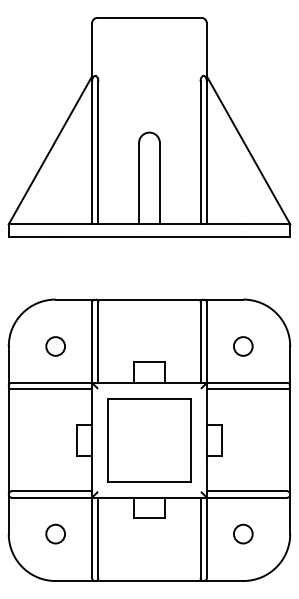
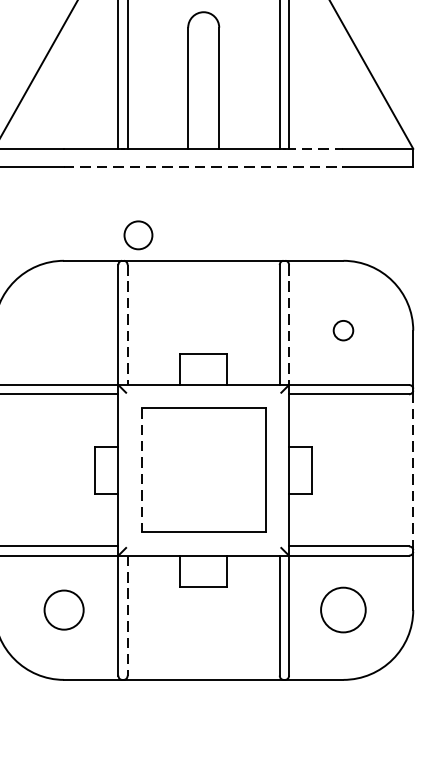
line: (224, 224) -> (315, 149), solid -> dashed
line: (149, 236) -> (203, 166), solid -> dashed
line: (98, 343) -> (127, 326), solid -> dashed
line: (206, 343) -> (288, 326), solid -> dashed
circle: (55, 346) -> (138, 235), moved
circle: (243, 346) -> (343, 330), size x0.7
line: (107, 440) -> (141, 470), solid -> dashed
line: (290, 440) -> (413, 470), solid -> dashed
circle: (55, 533) -> (63, 609), size x1.4
circle: (242, 533) -> (342, 609), size x1.6
line: (98, 538) -> (127, 616), solid -> dashed

